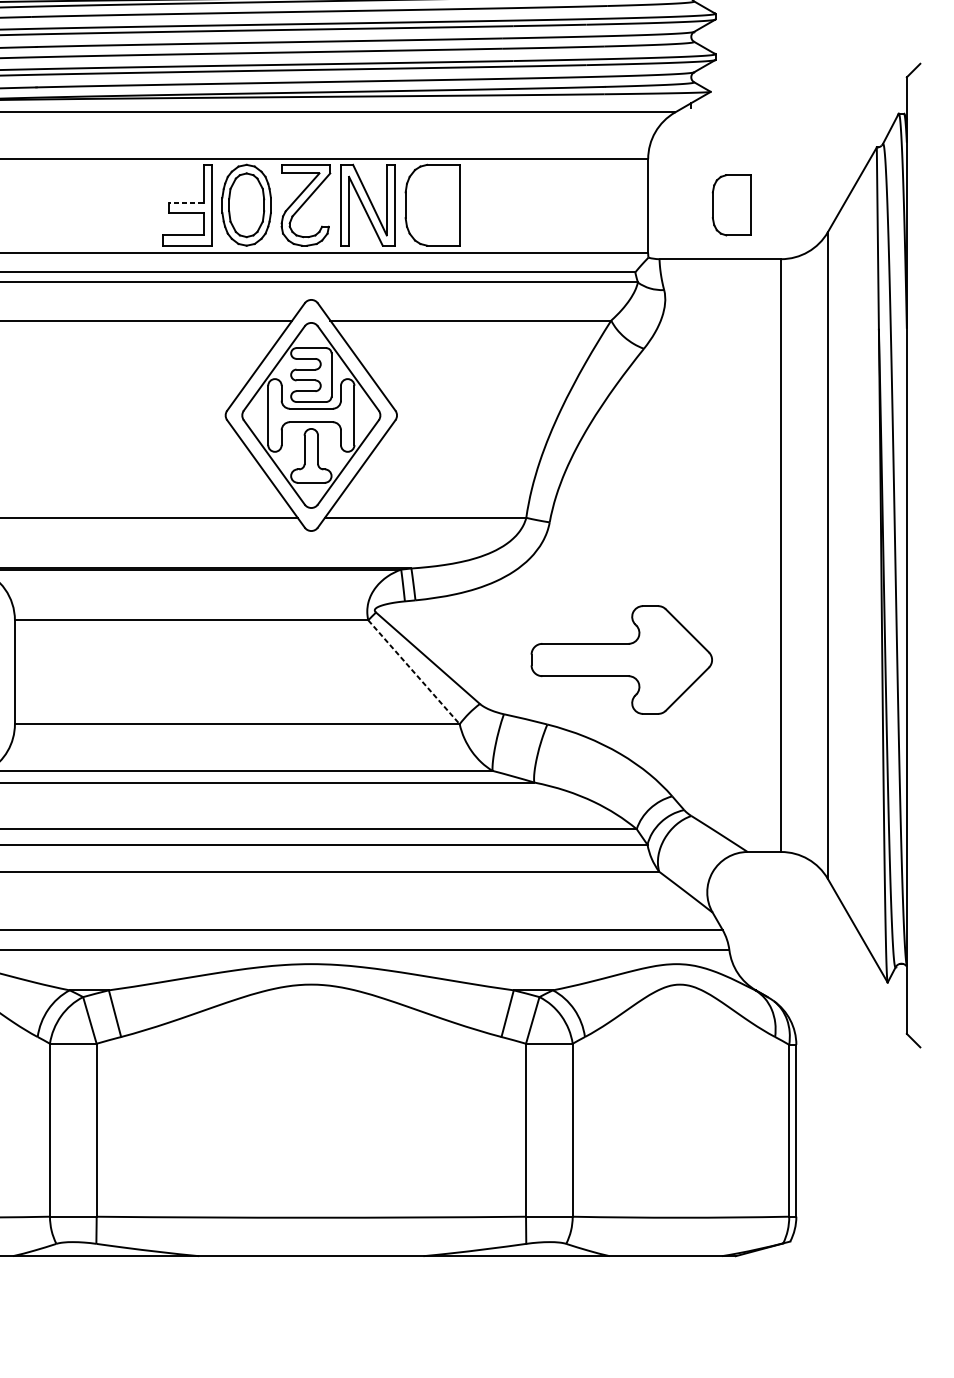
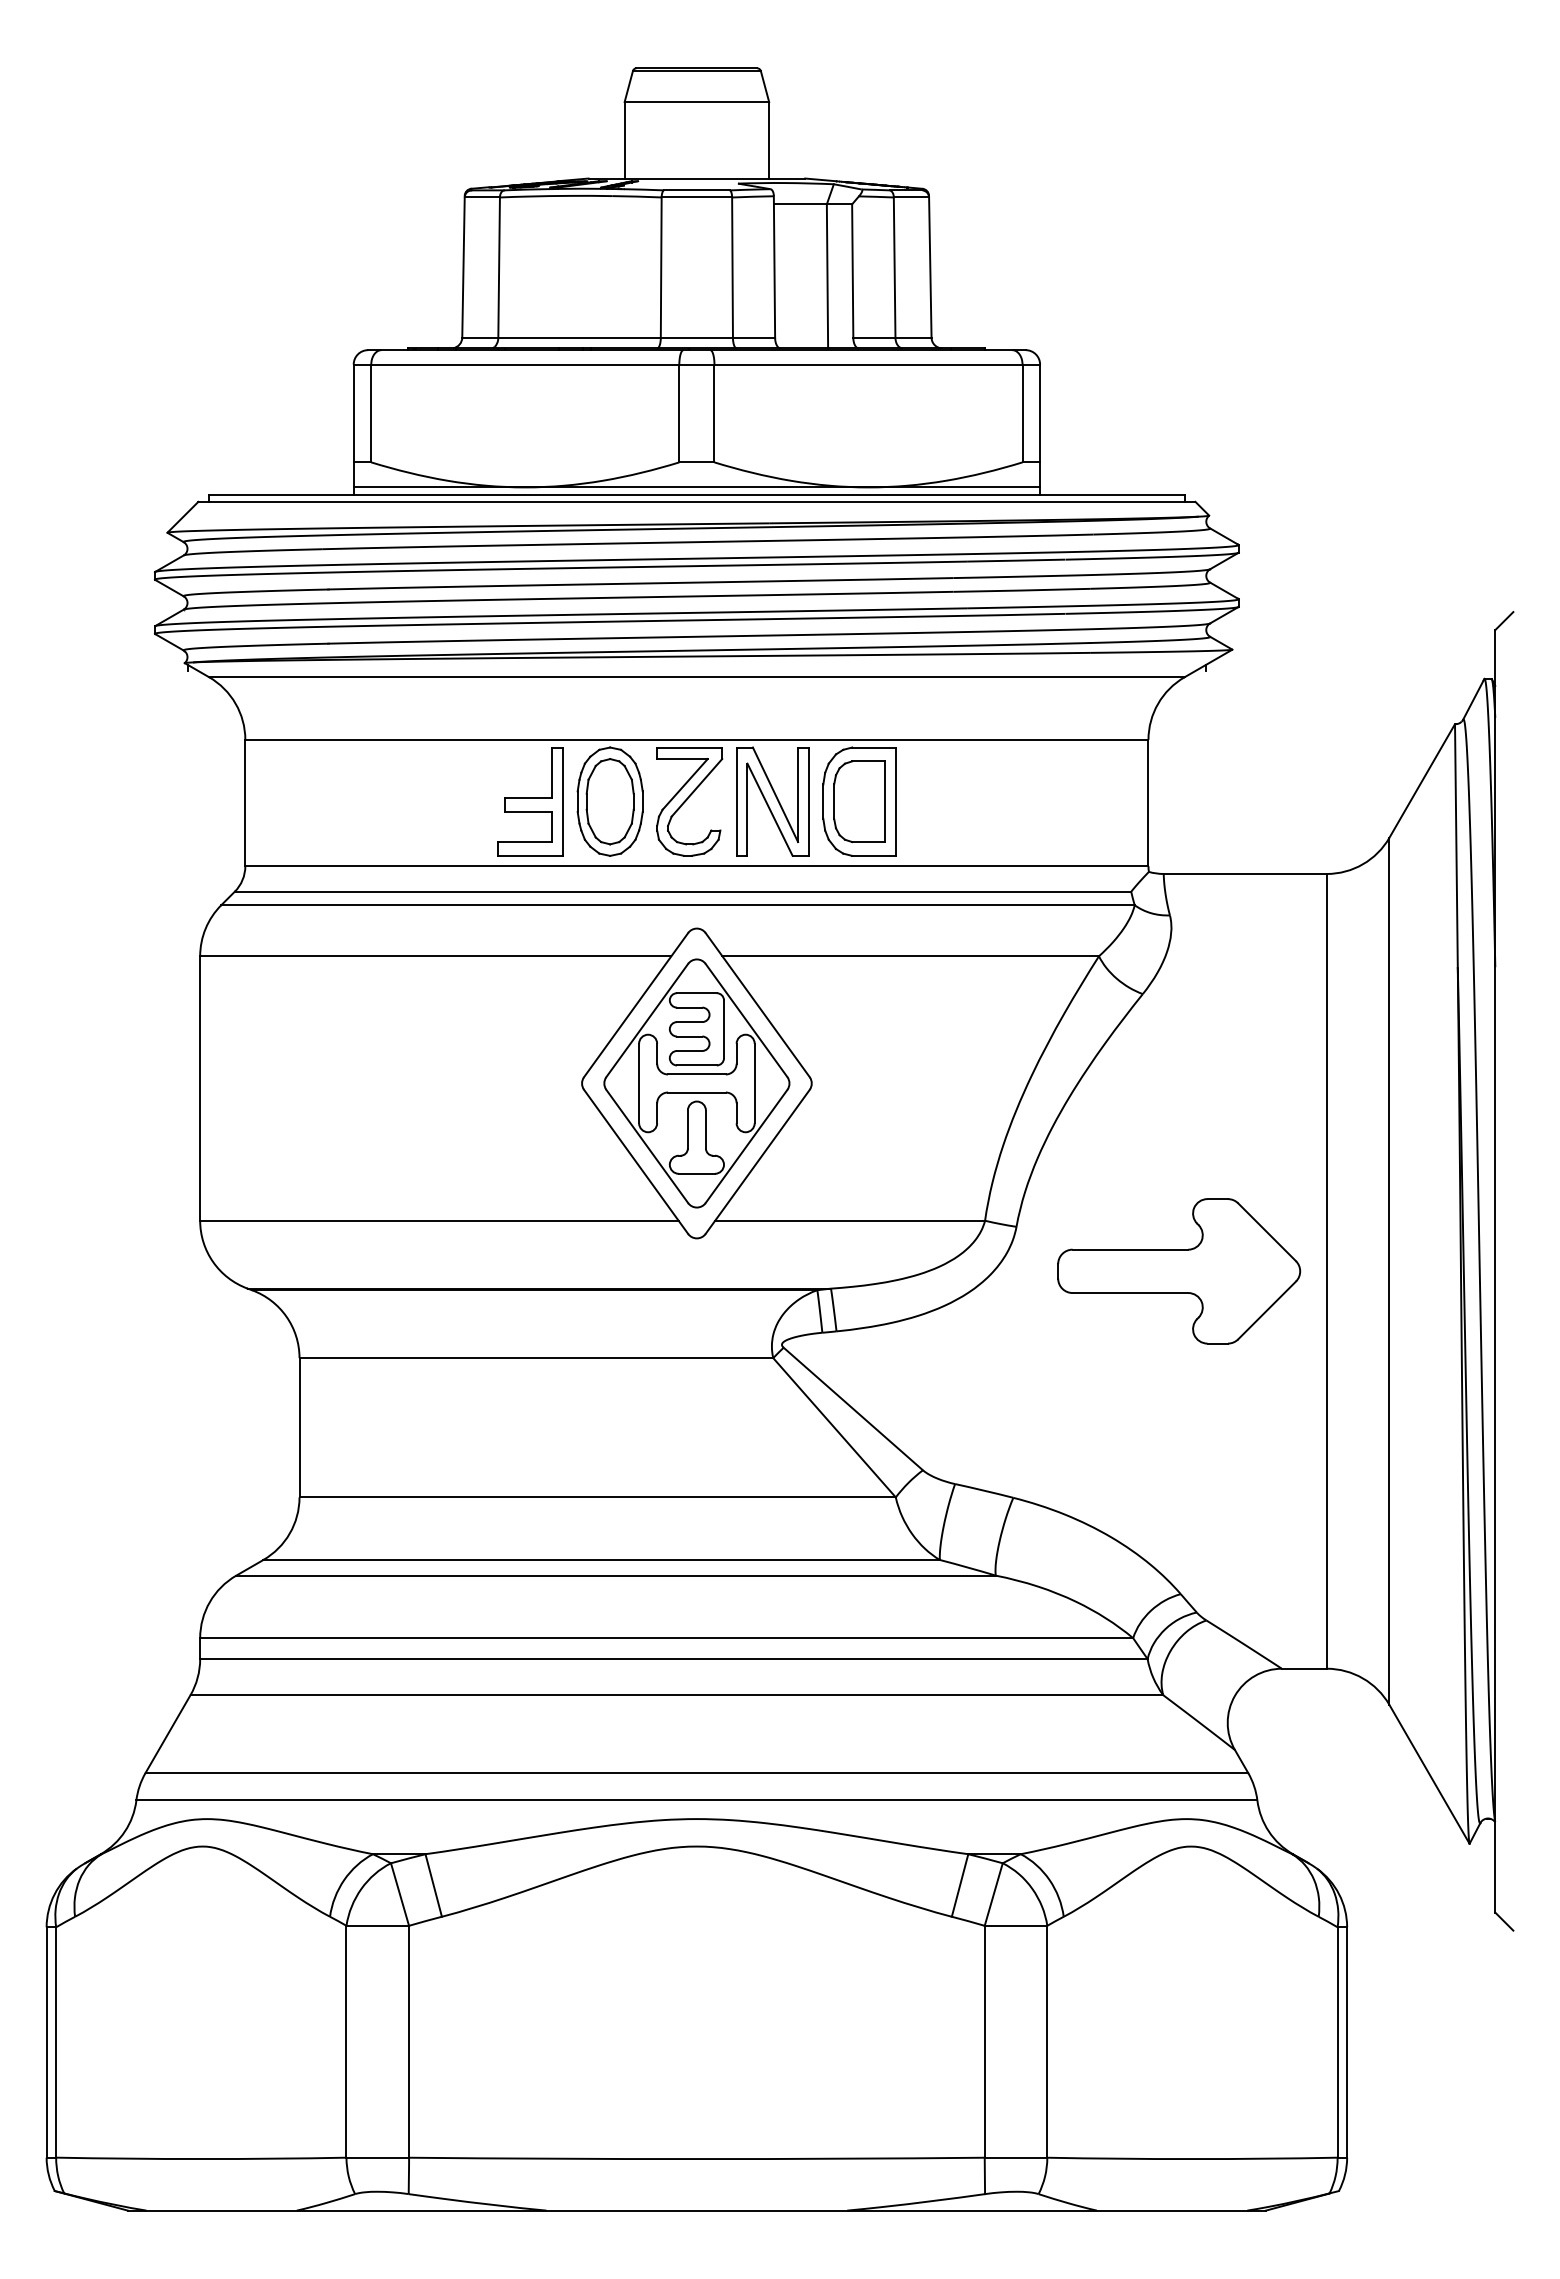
line: (185, 202) -> (528, 798), dashed -> solid
part: (731, 205) -> (859, 801), moved
part: (622, 660) -> (1179, 1271), moved
line: (413, 672) -> (834, 1427), dashed -> solid

